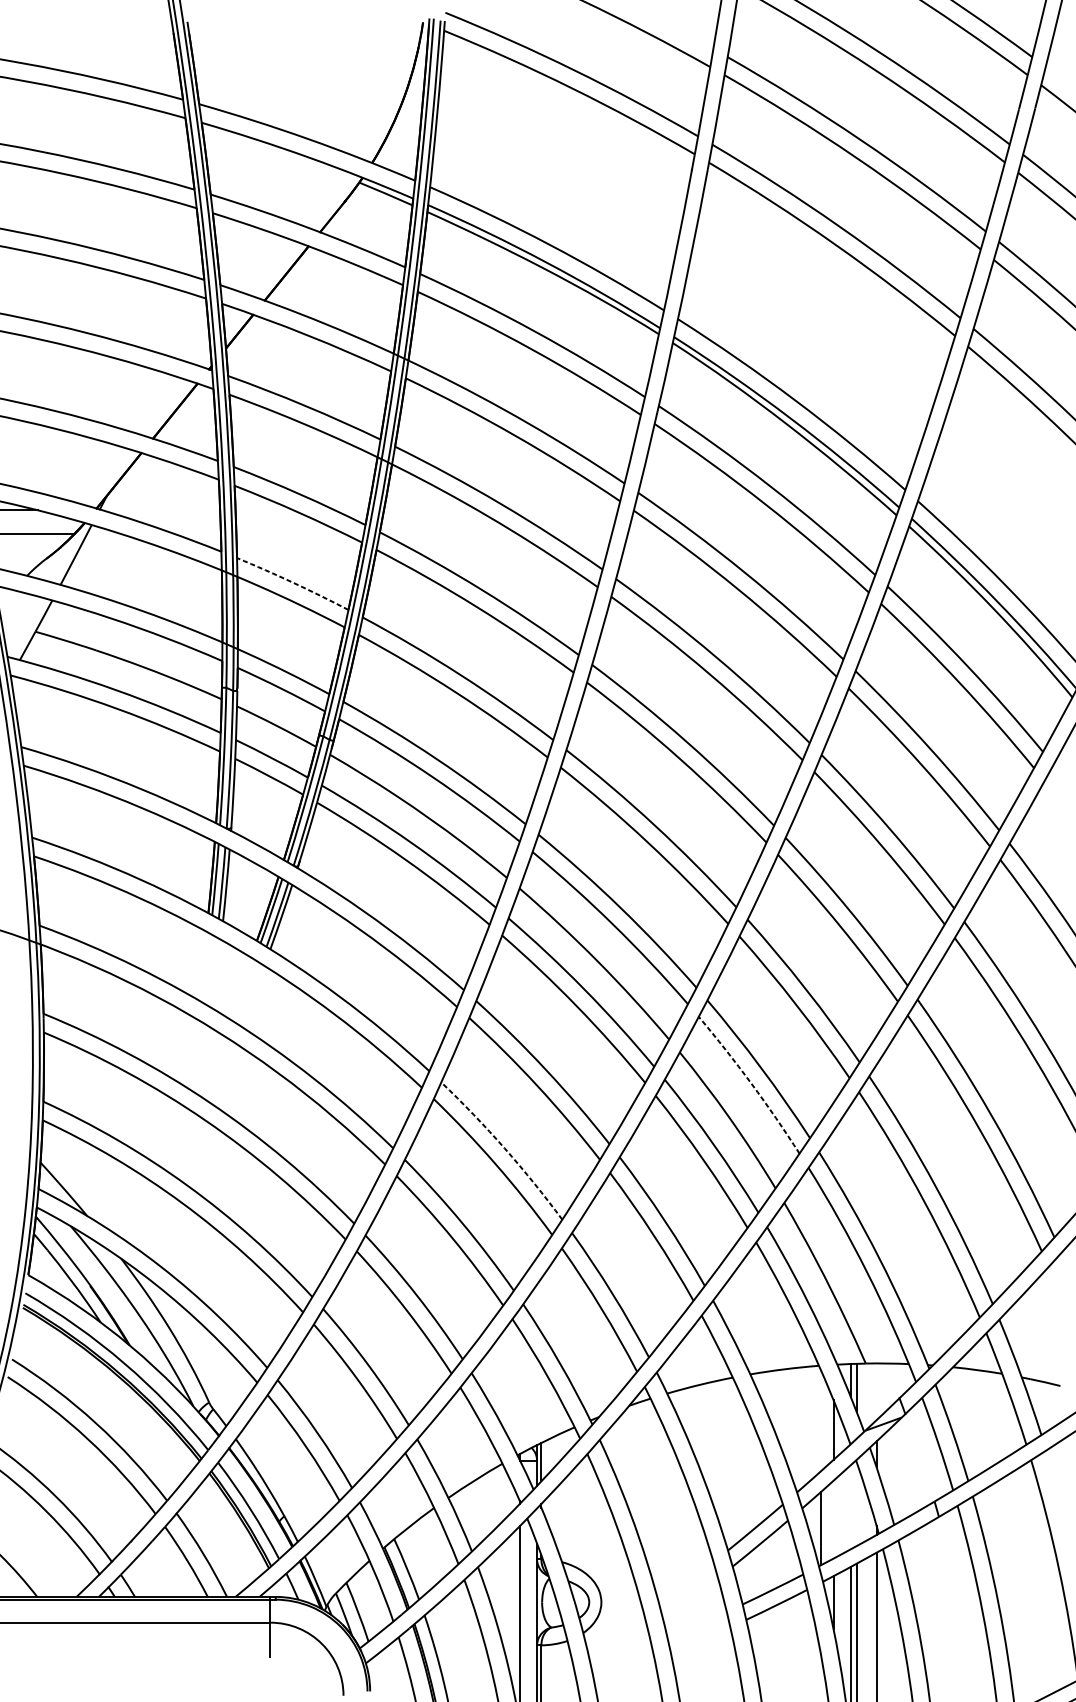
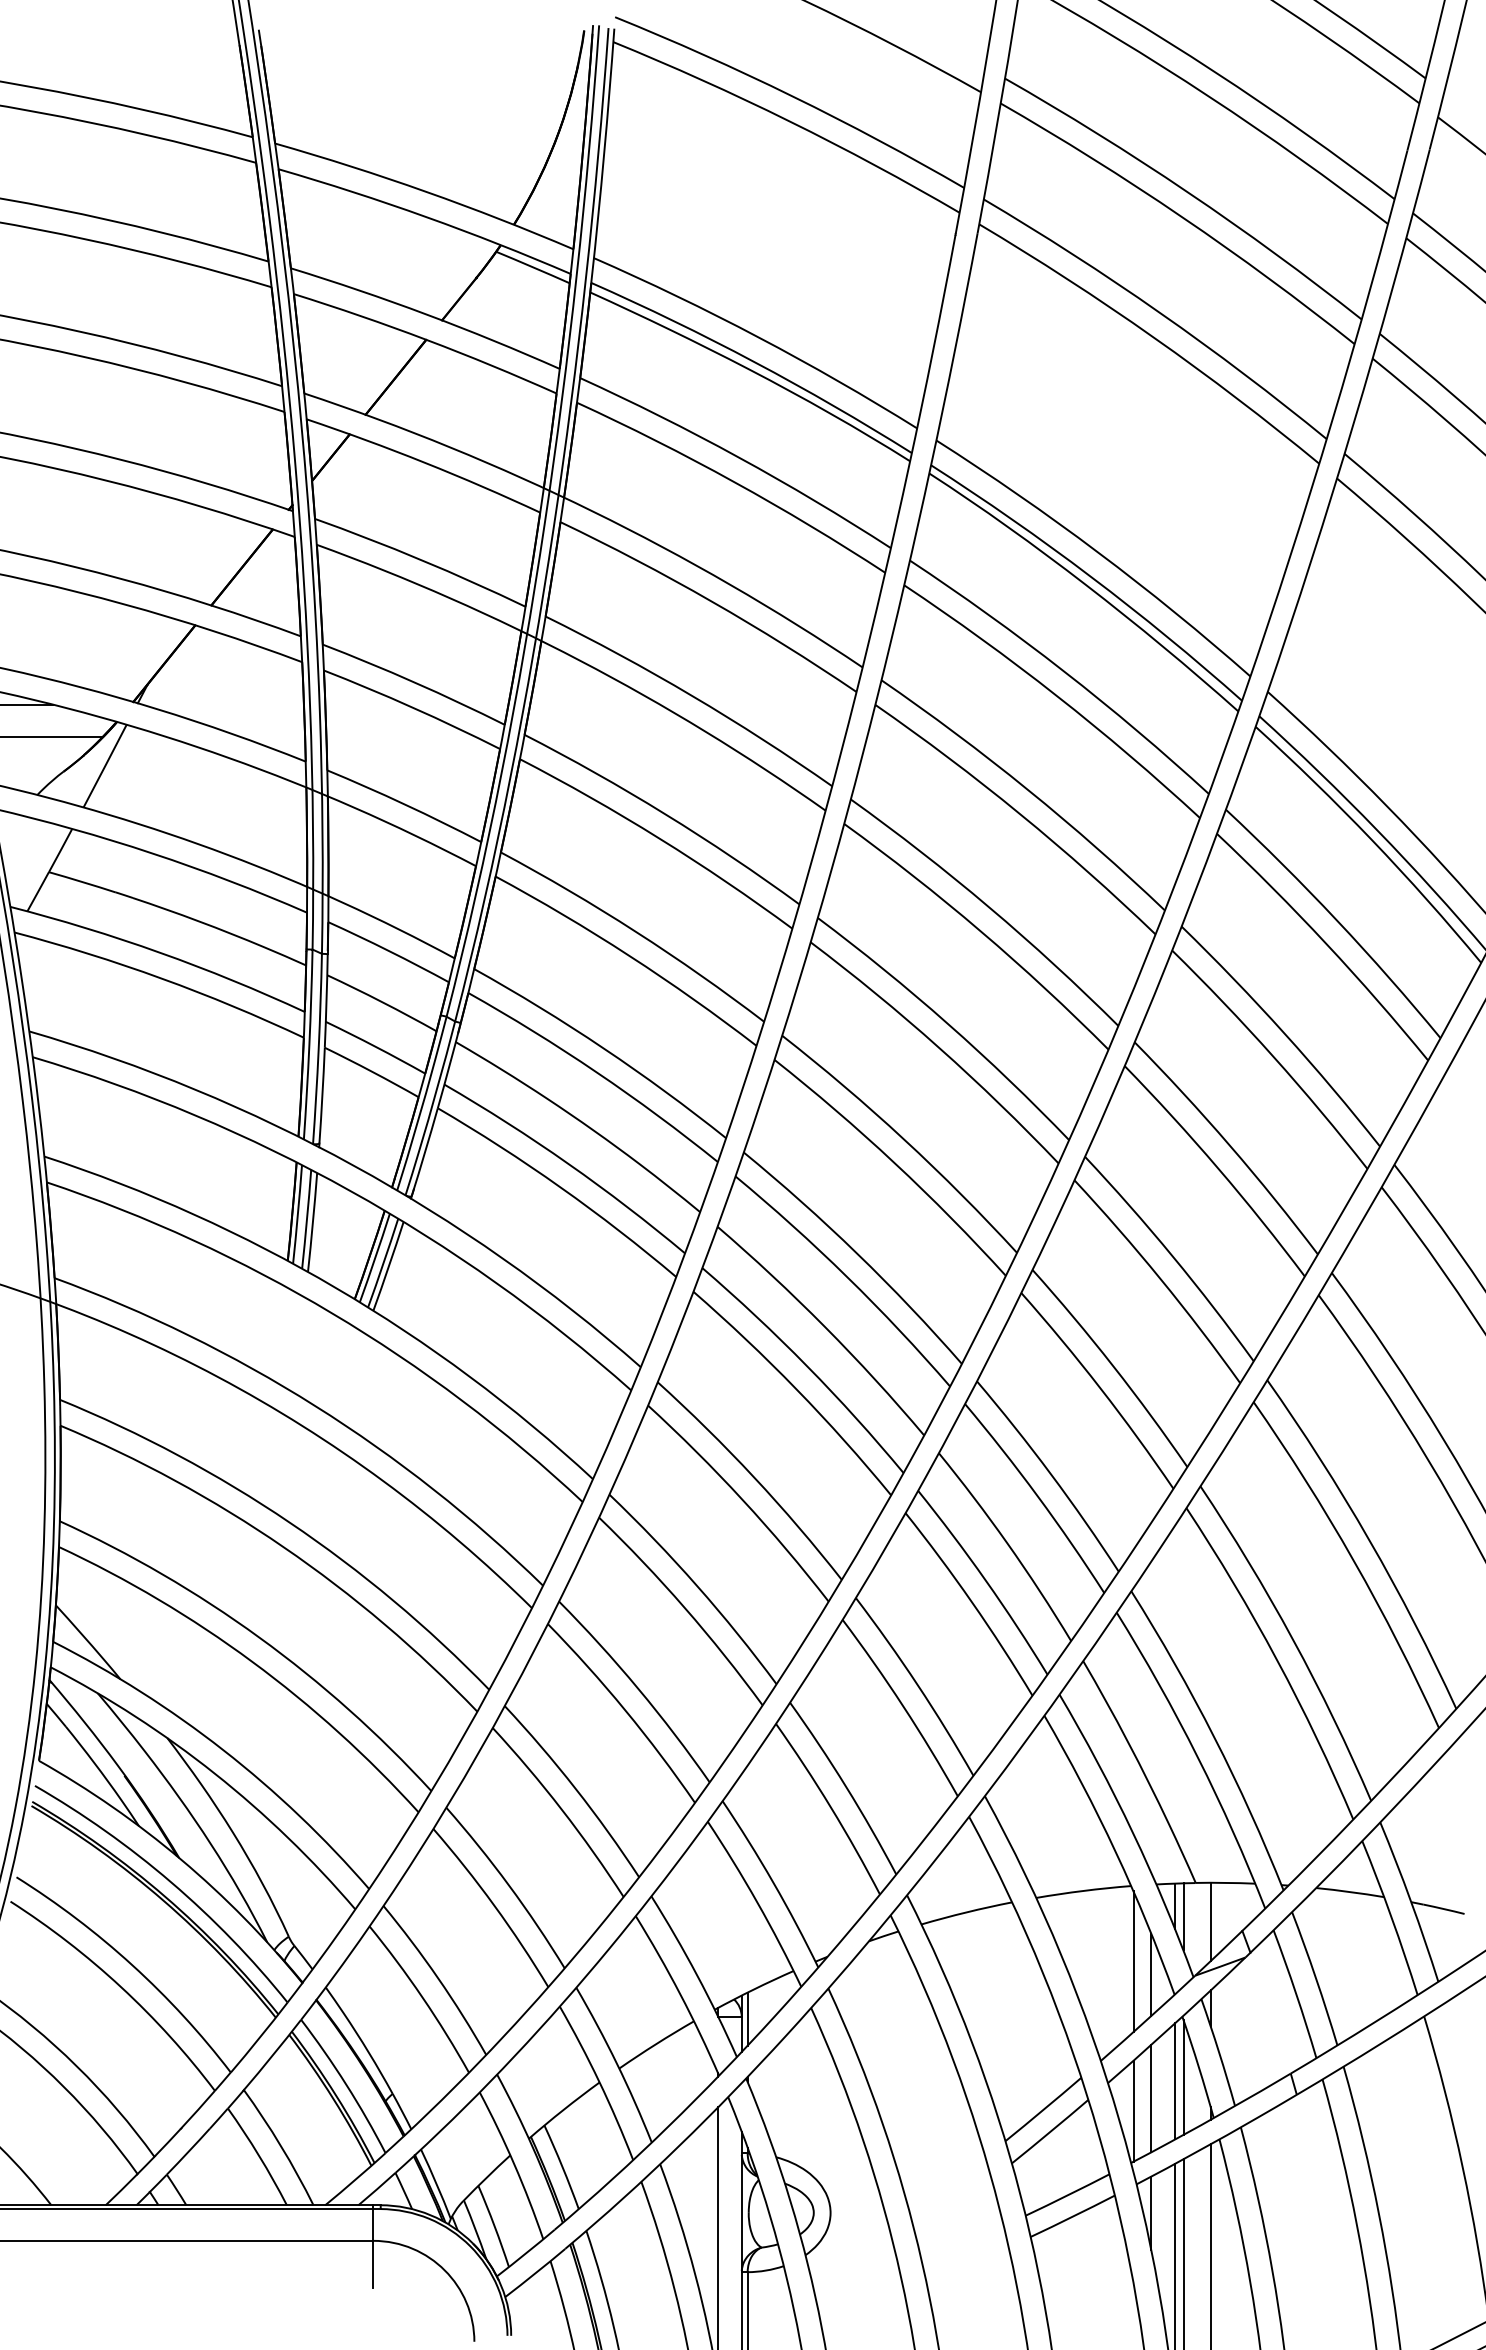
arc: (293, 582) -> (405, 804), dashed -> solid
arc: (751, 1083) -> (1037, 1496), dashed -> solid
arc: (505, 1148) -> (697, 1585), dashed -> solid
line: (876, 1391) -> (1210, 1921), added
line: (820, 1420) -> (1133, 1961), added
line: (856, 1503) -> (1183, 2076), added
line: (851, 1507) -> (1175, 2081), added
line: (833, 1519) -> (1151, 2098), added

